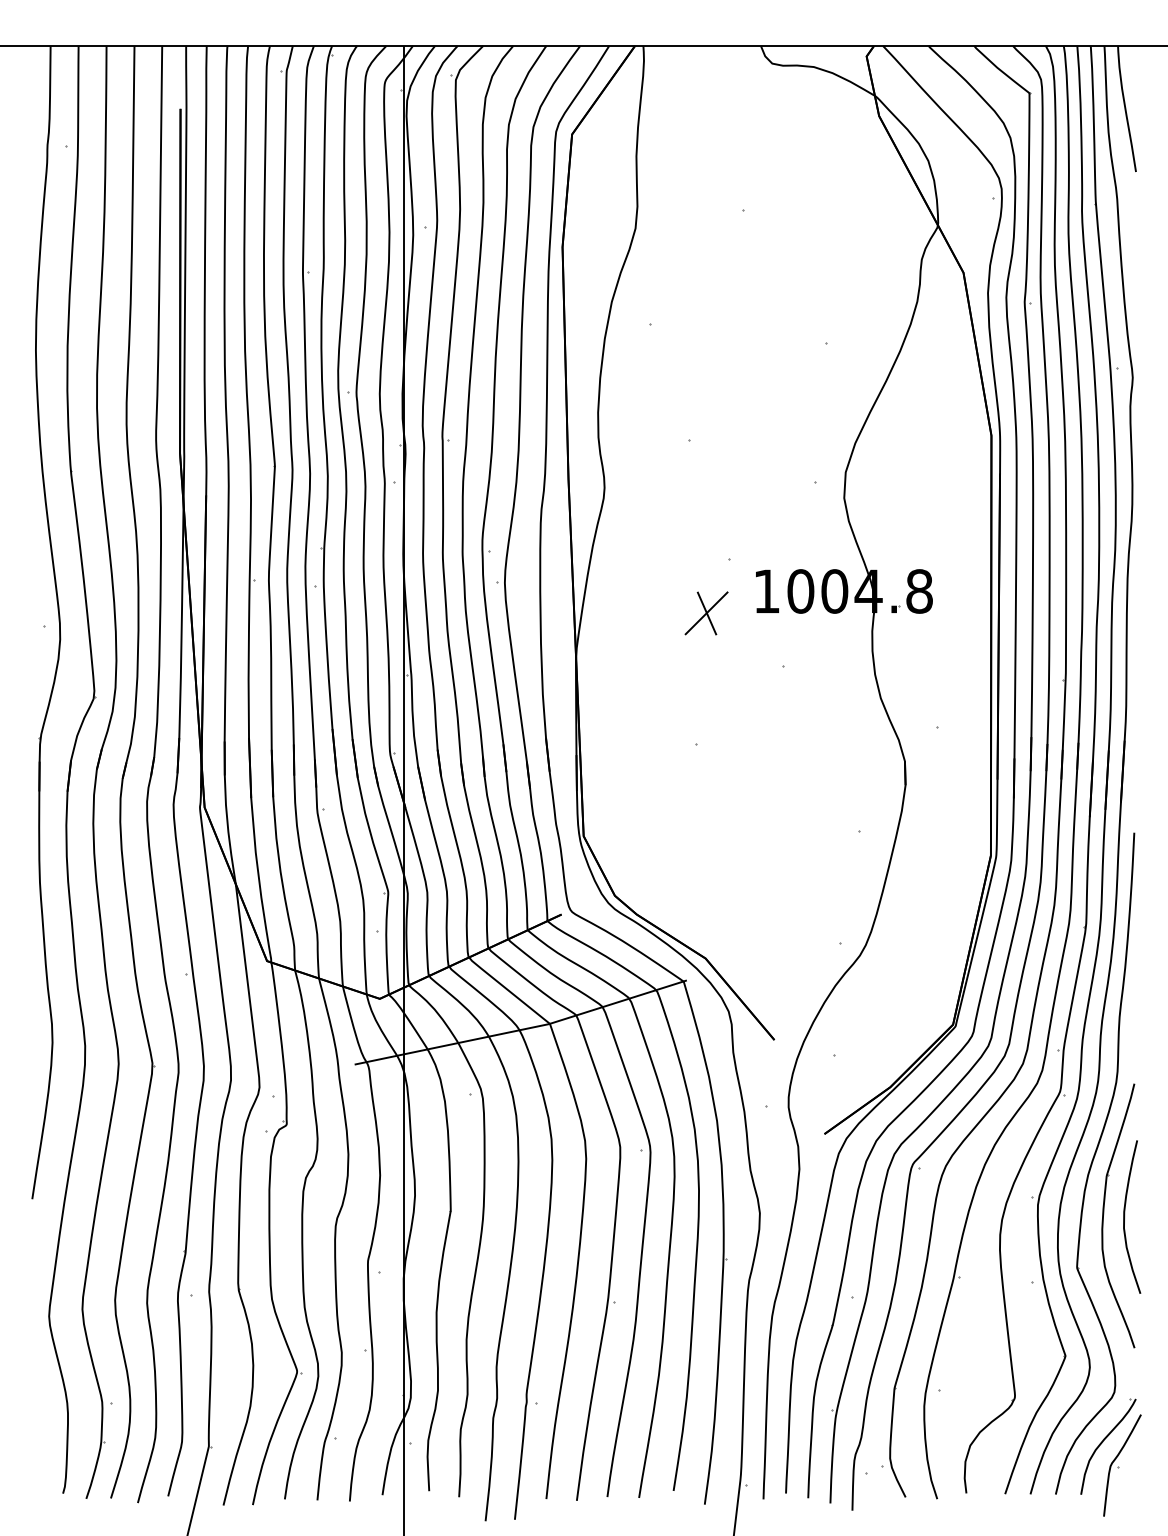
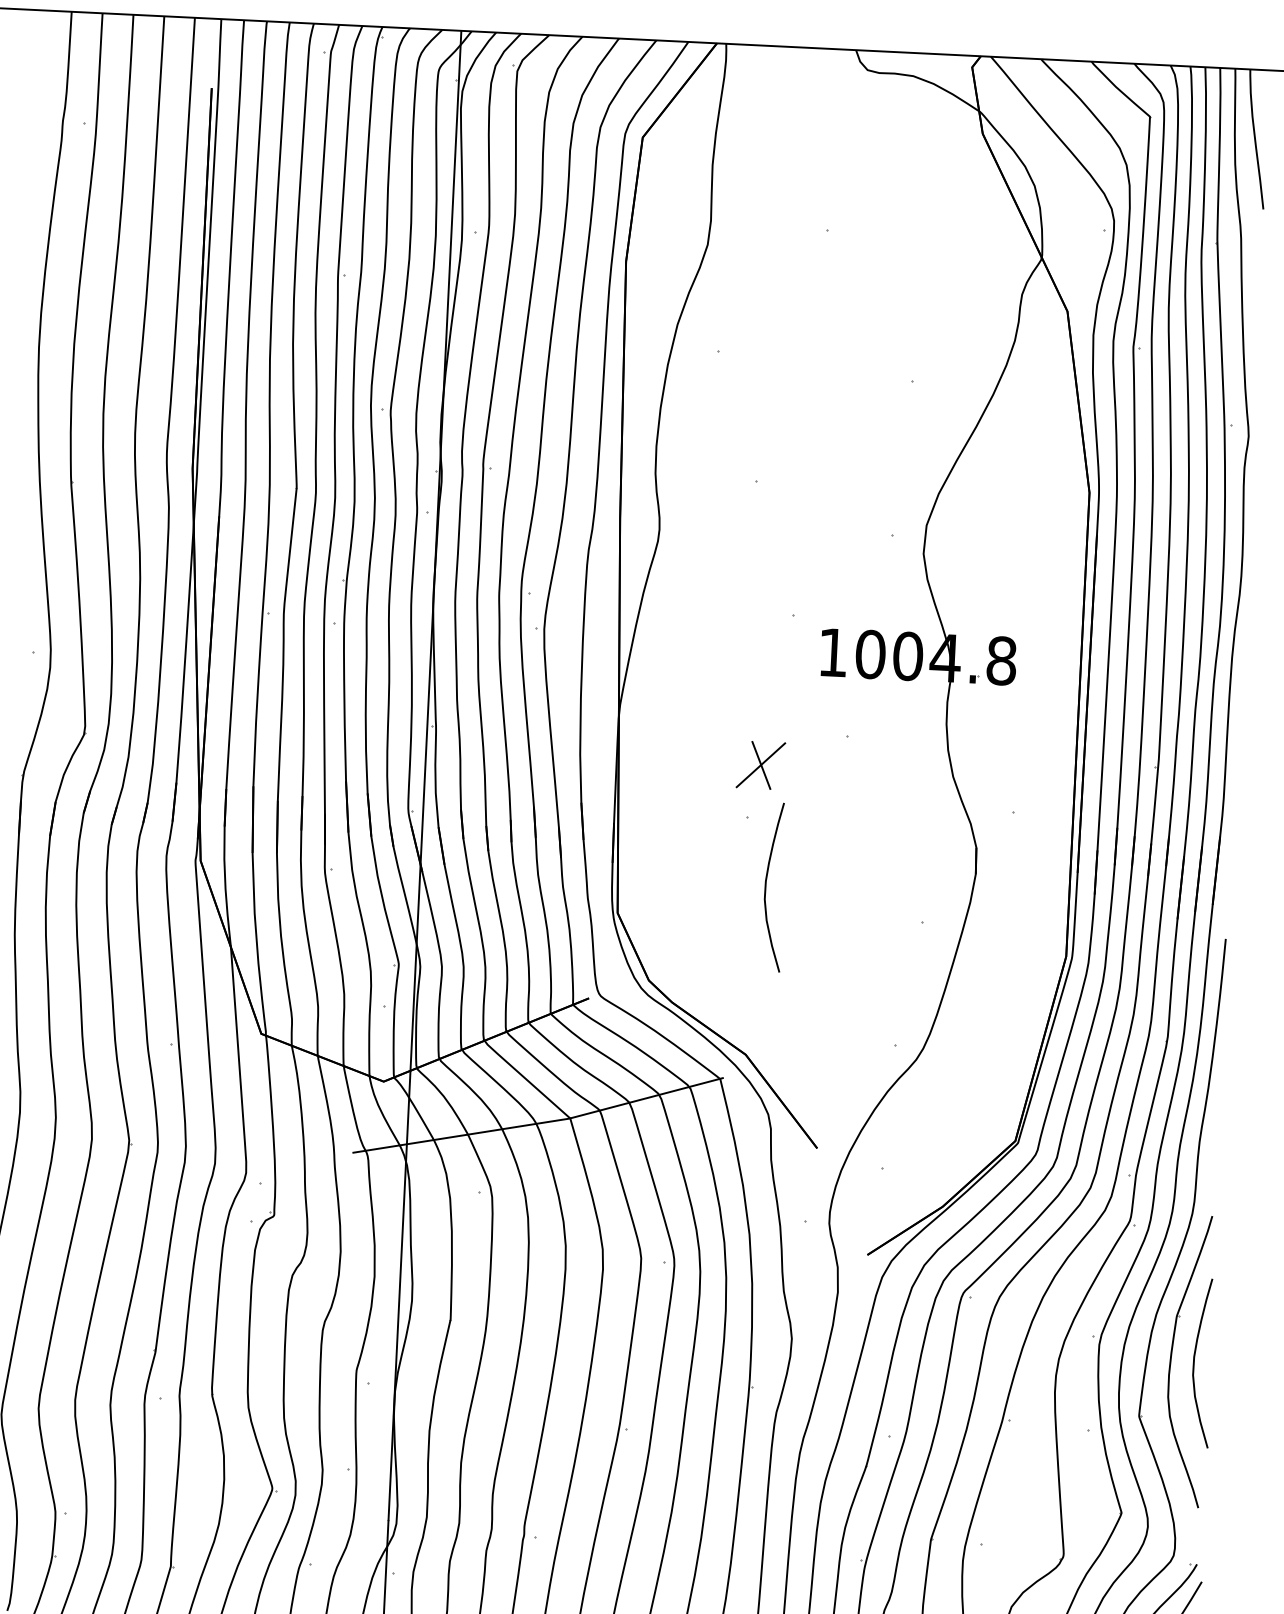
part: (706, 613) -> (760, 765), moved
curve: (717, 805) -> (767, 886), added

